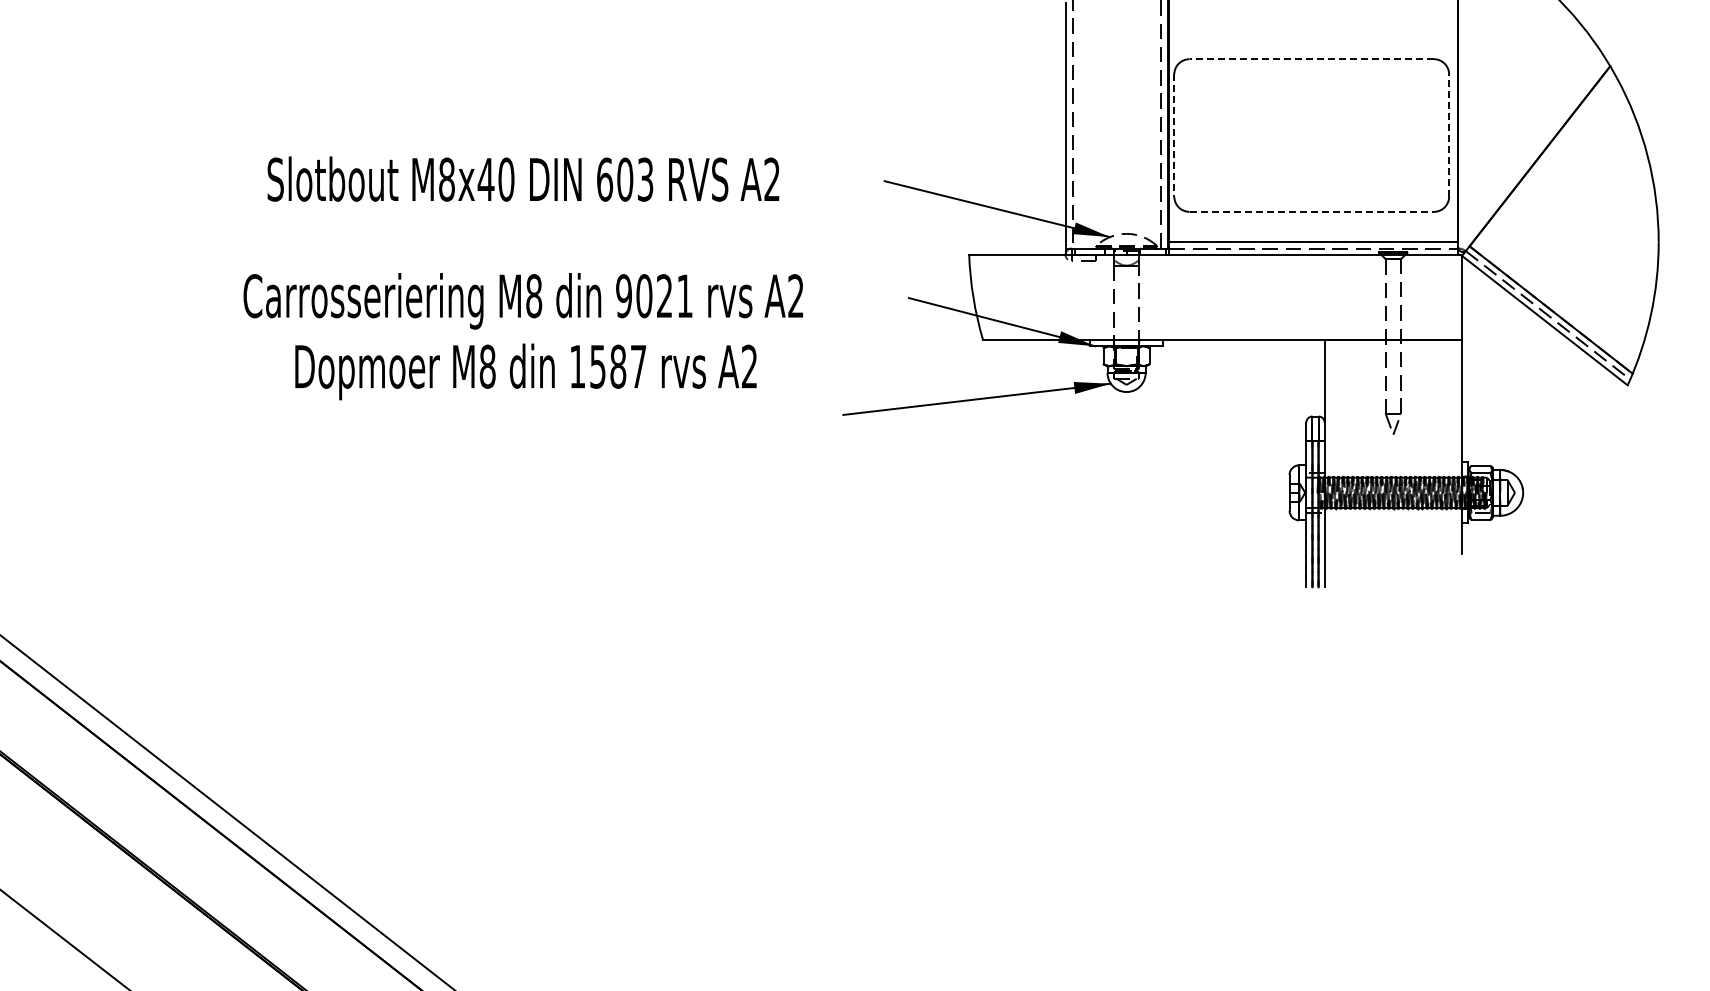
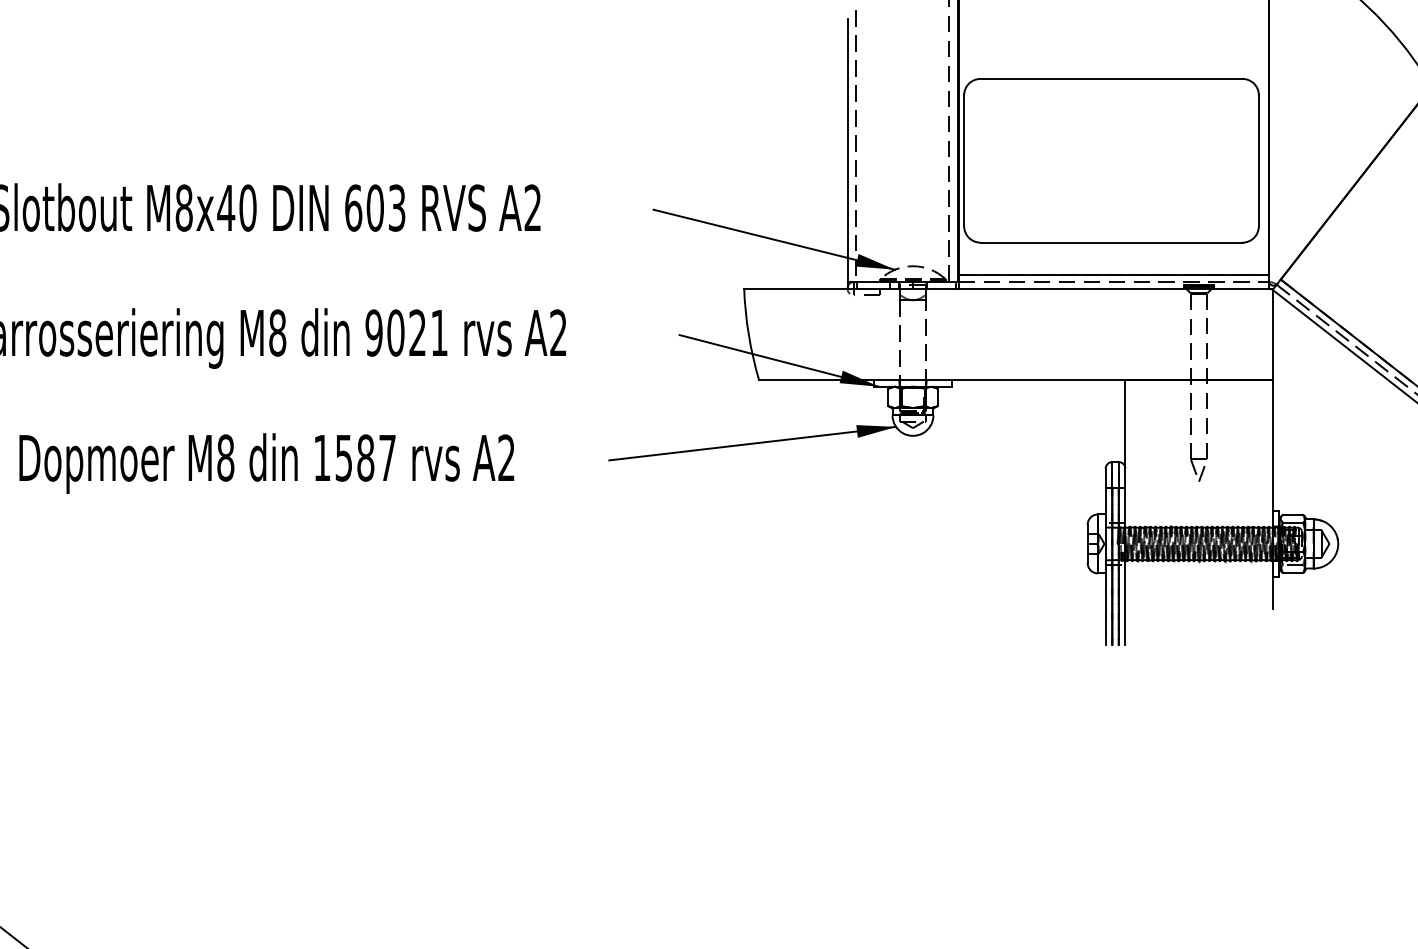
line: (1311, 59) -> (1111, 79), dashed -> solid
line: (1449, 135) -> (1259, 160), dashed -> solid
line: (1174, 136) -> (964, 161), dashed -> solid
line: (1312, 211) -> (1112, 242), dashed -> solid
text: (525, 371) -> (266, 463), moved

